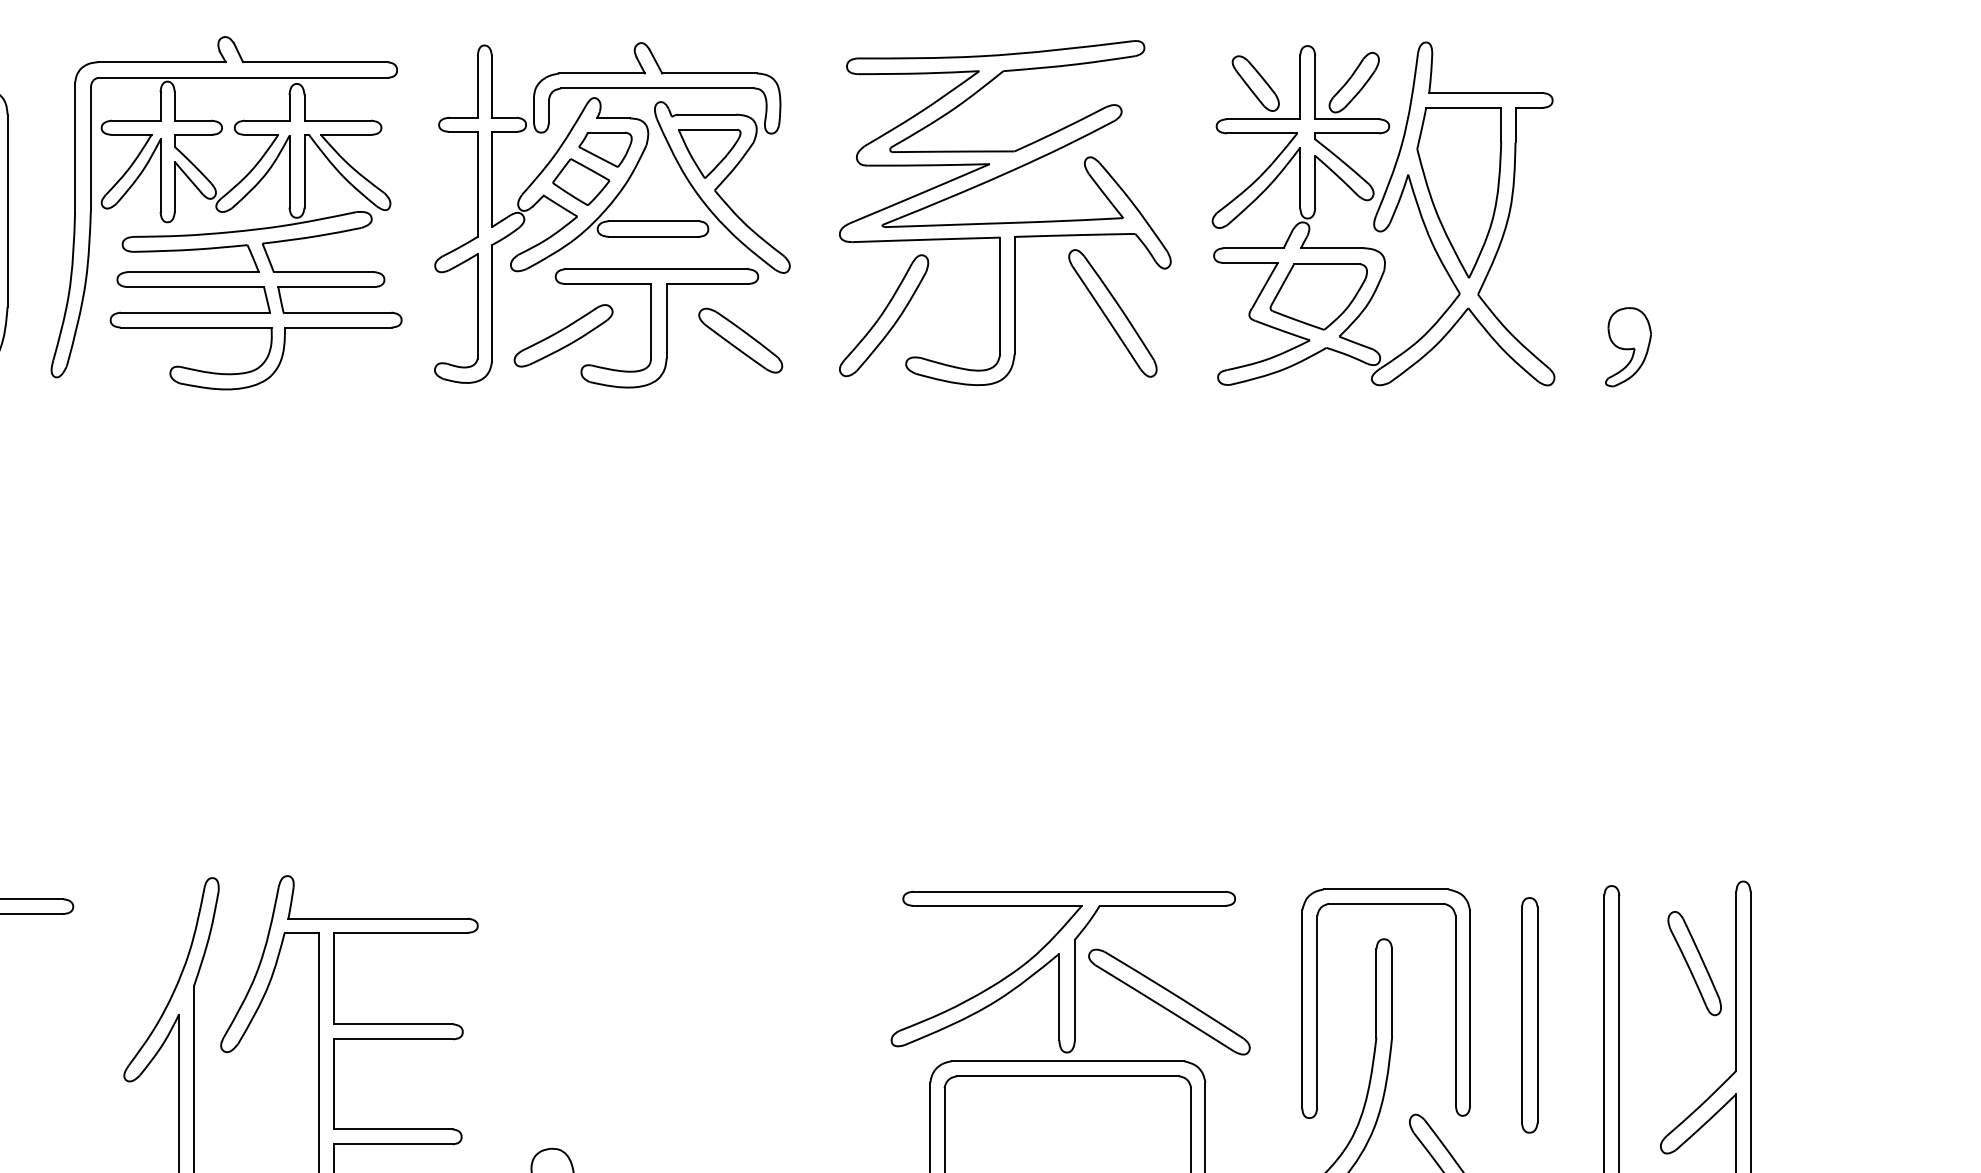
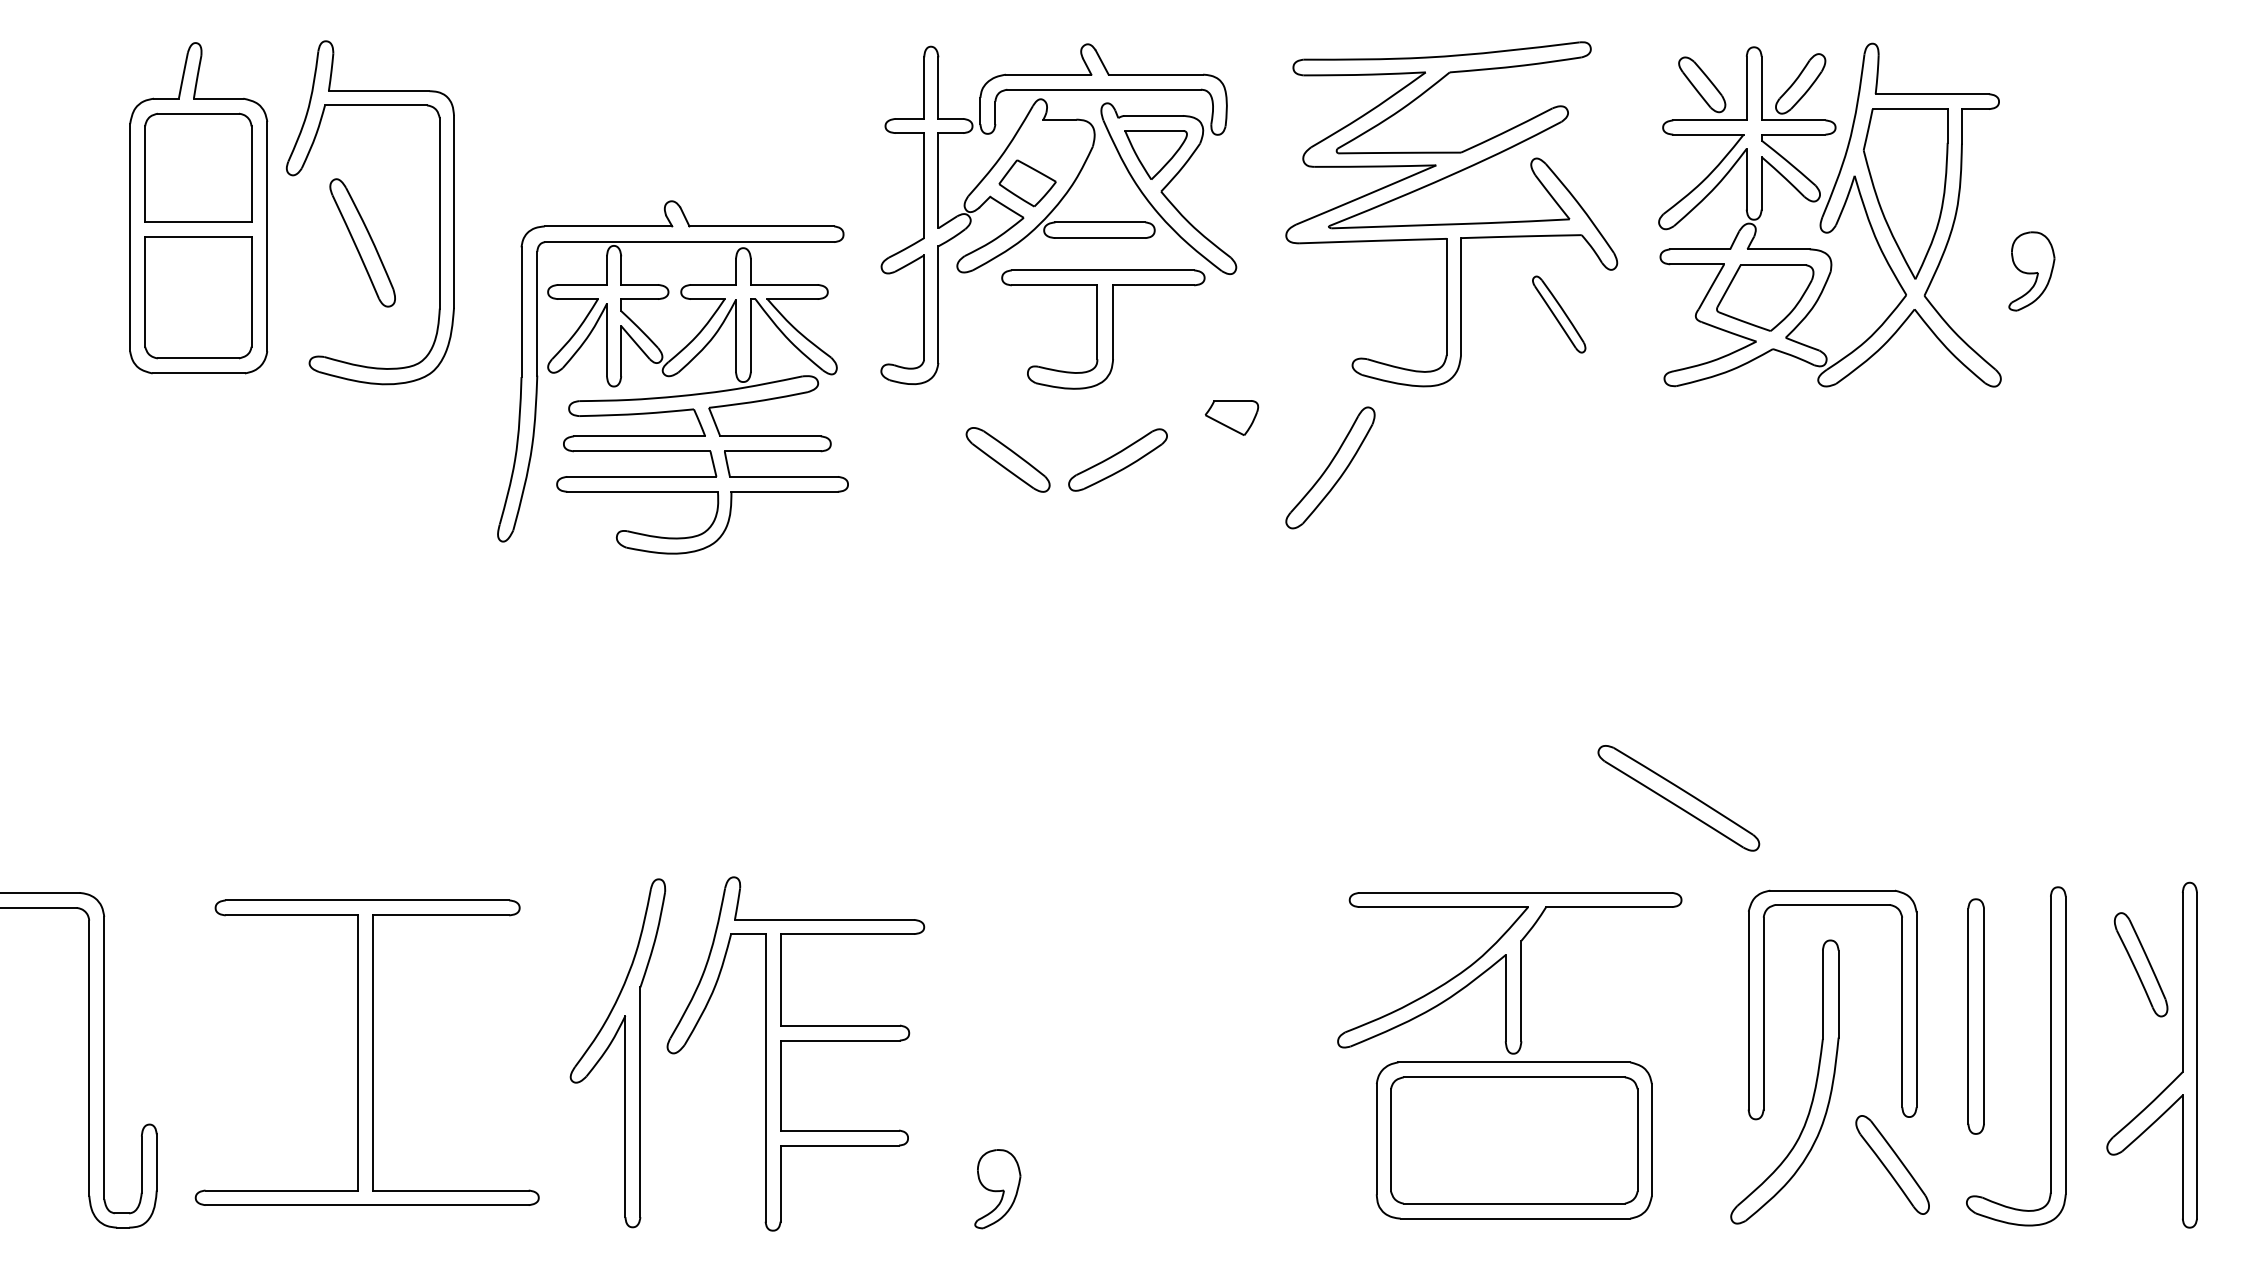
part: (605, 149) -> (1231, 417), moved
part: (226, 213) -> (672, 377), moved
part: (1112, 313) -> (1558, 314), size x0.6
part: (884, 315) -> (1330, 467), moved
part: (563, 335) -> (1117, 459), moved
part: (740, 340) -> (1007, 459), moved
part: (1628, 347) -> (2031, 271), moved
part: (1169, 1002) -> (1678, 798), moved

